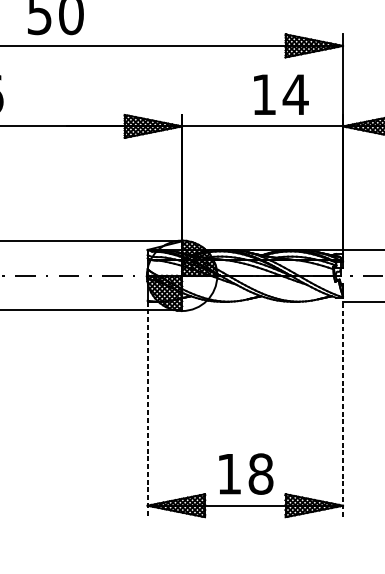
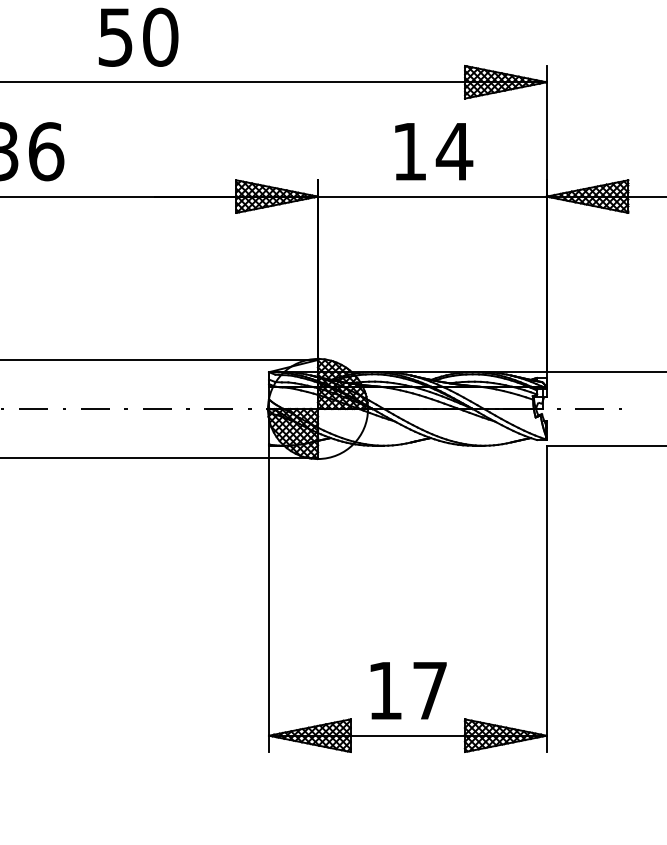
text: (281, 94) -> (434, 151), moved
line: (147, 409) -> (269, 599), dashed -> solid
line: (342, 409) -> (546, 598), dashed -> solid
text: (260, 473) -> (429, 690), 18 -> 17

